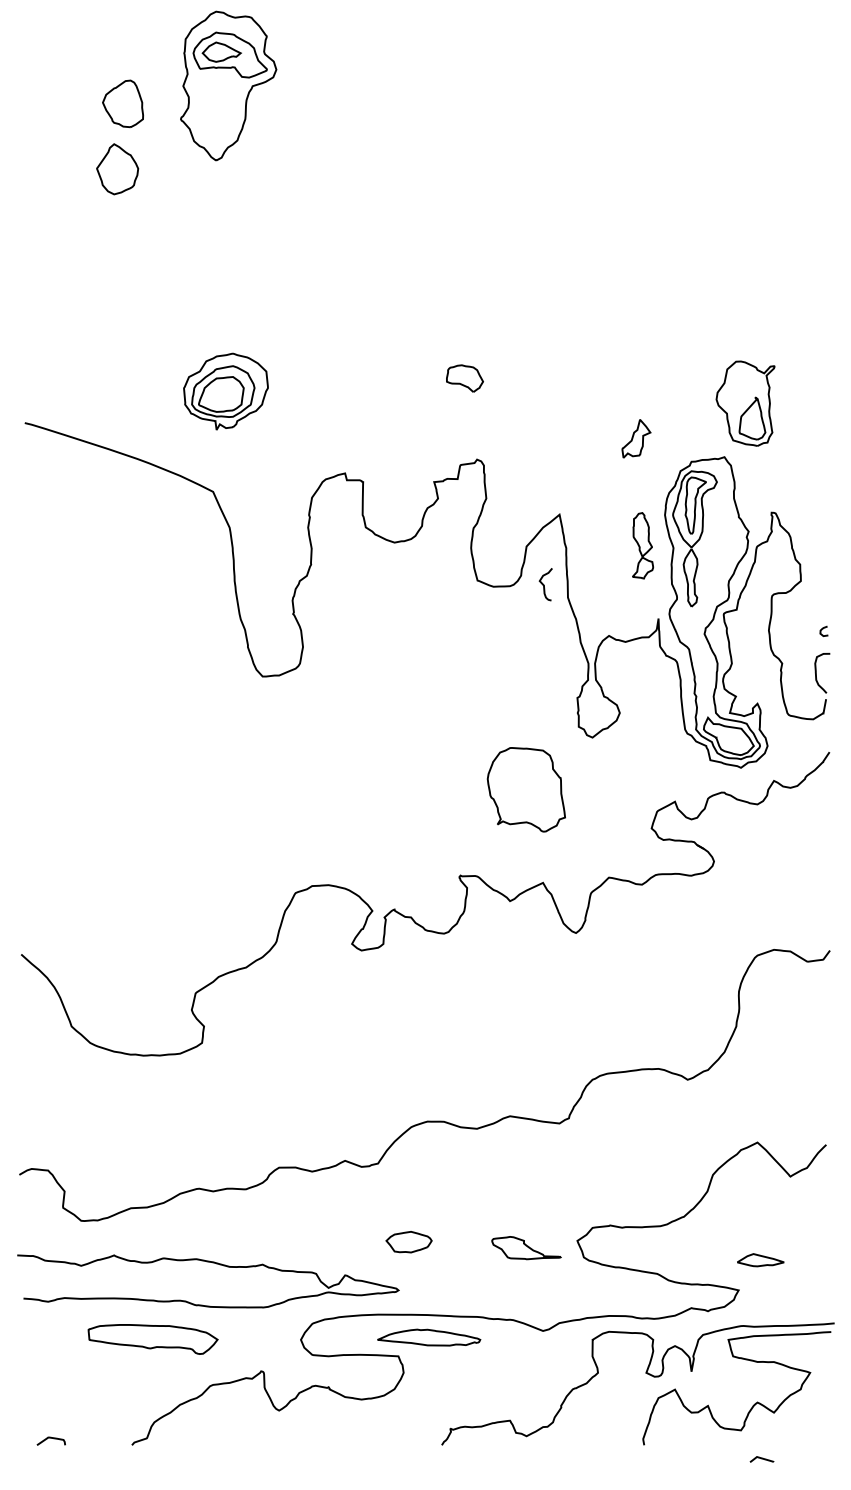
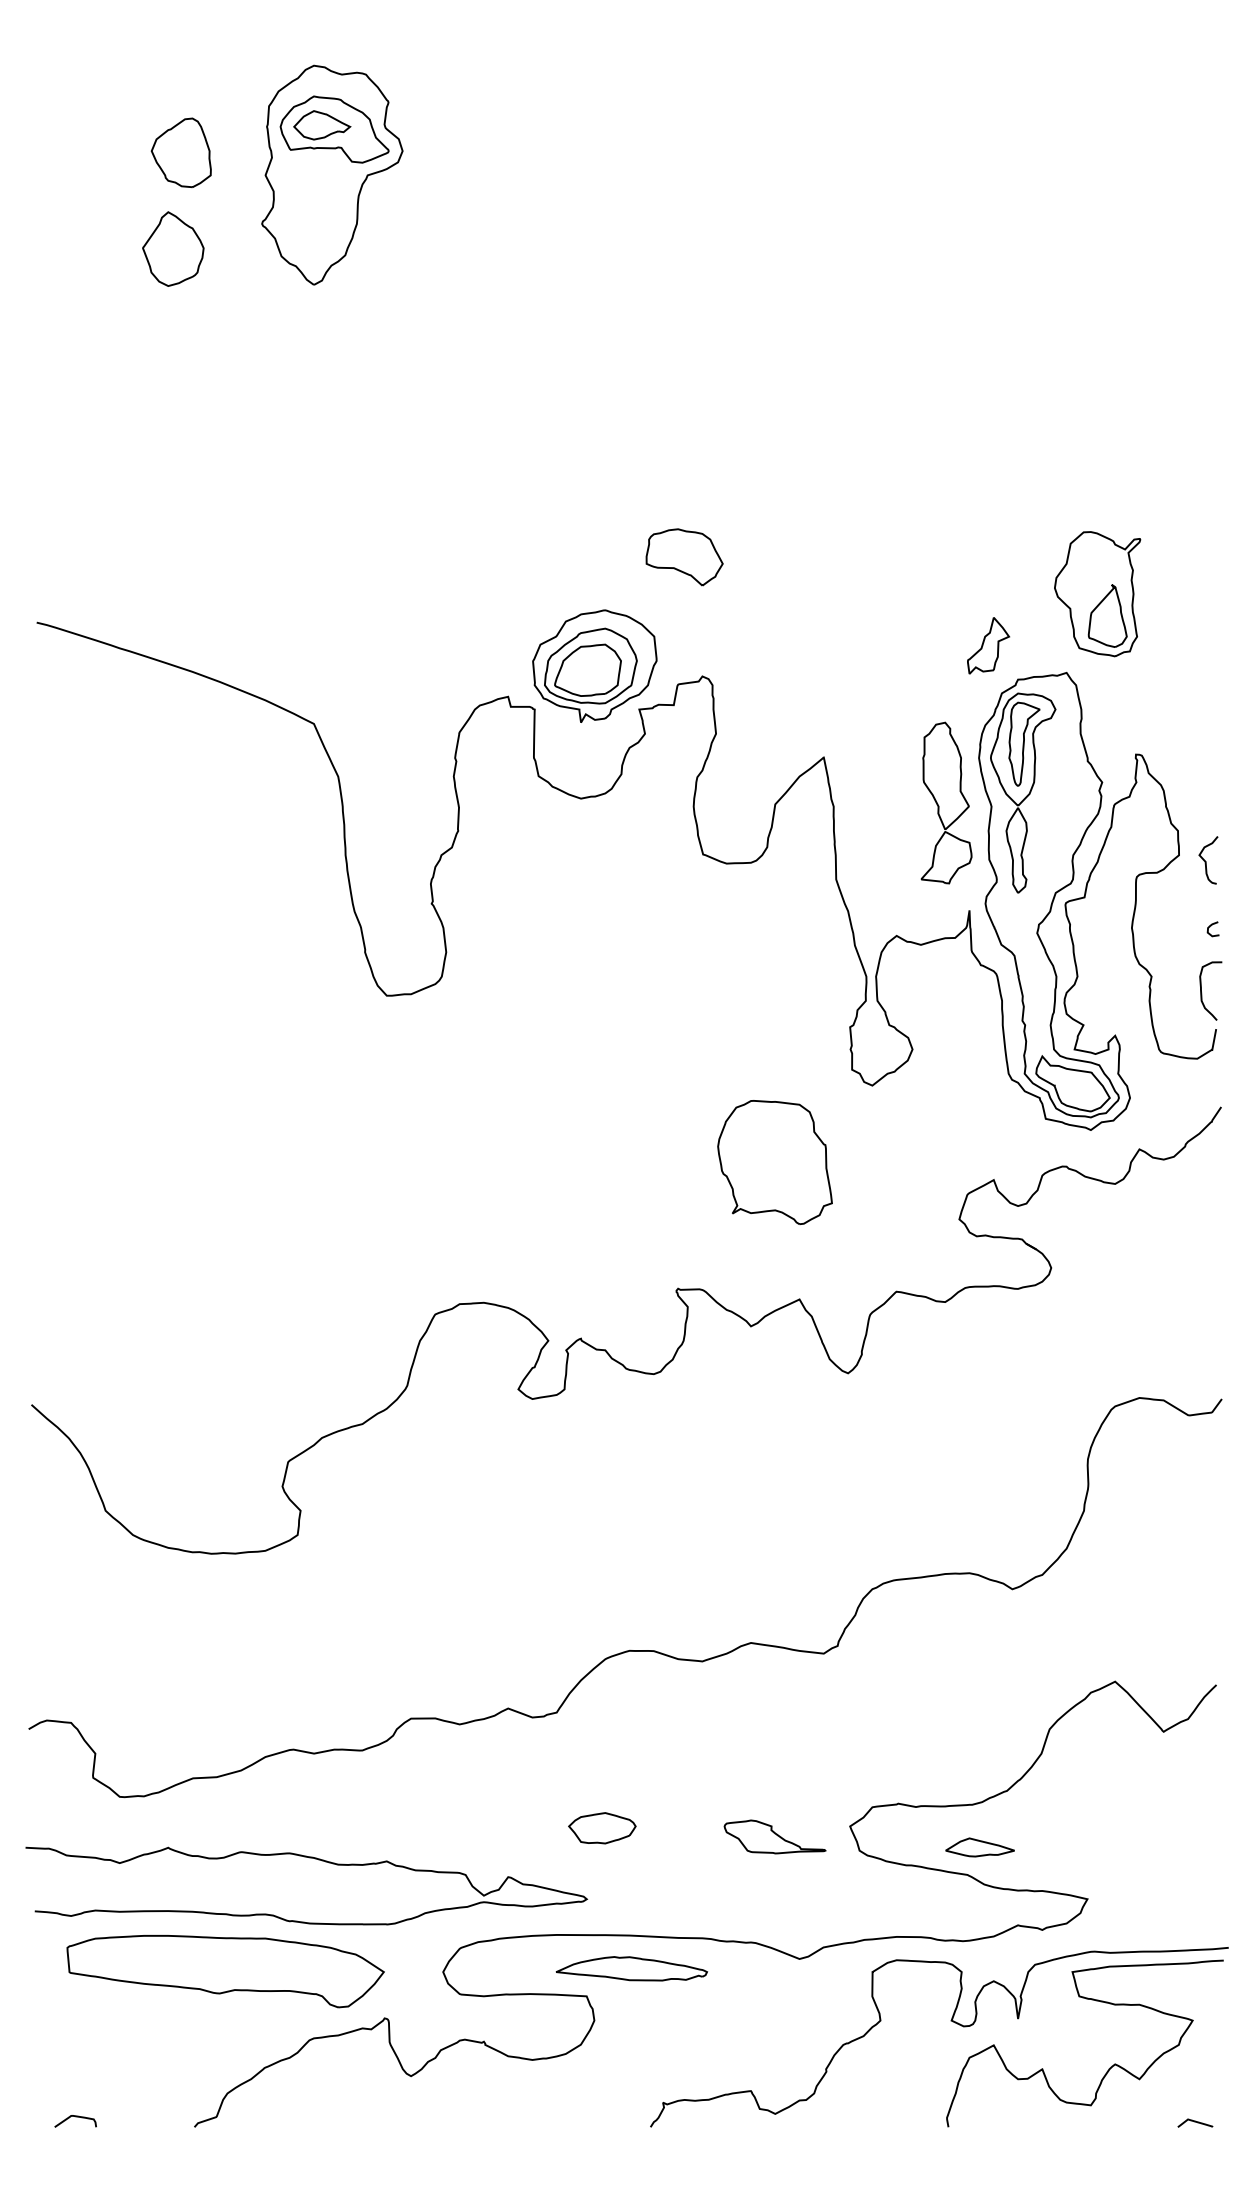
part: (228, 85) -> (332, 174), moved
part: (464, 378) -> (683, 557), size x1.43
part: (225, 391) -> (594, 665), moved
part: (636, 438) -> (988, 645), moved
part: (642, 545) -> (945, 802), size x1.67
curve: (544, 584) -> (1206, 860), moved
part: (760, 1260) -> (979, 1847), moved
part: (152, 1339) -> (224, 1971), size x1.67
curve: (761, 1459) -> (1194, 2123), moved

